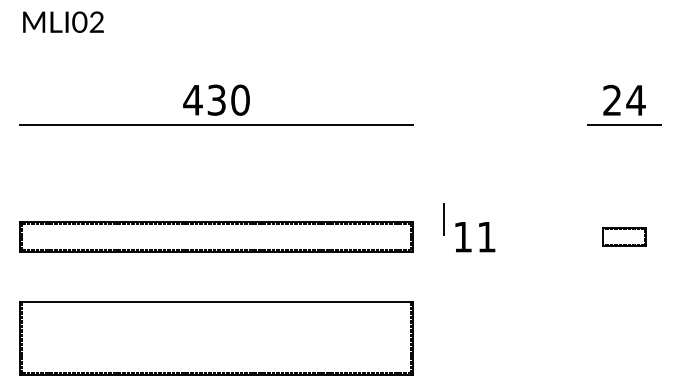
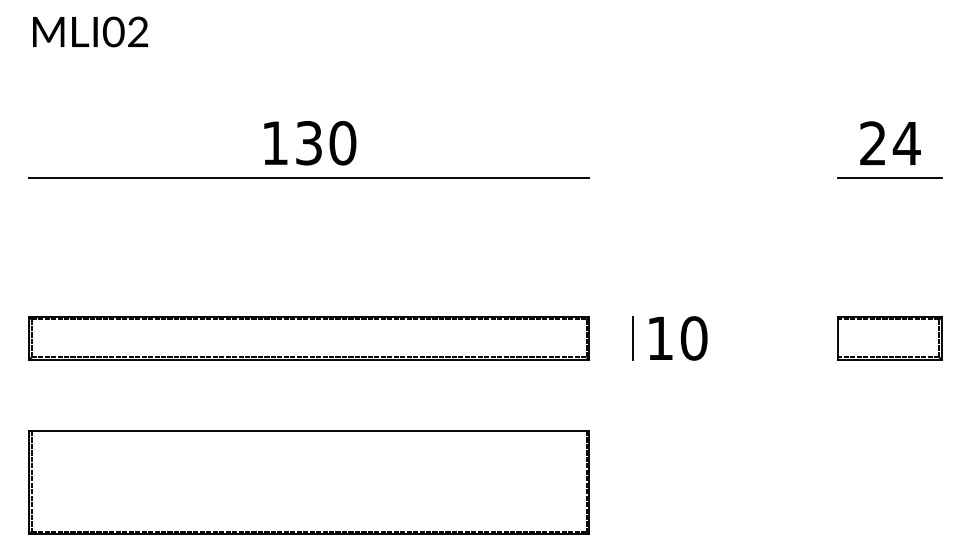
text: (193, 99) -> (275, 142), 430 -> 130
line: (443, 219) -> (632, 338), moved
text: (486, 237) -> (693, 338), 11 -> 10
part: (623, 237) -> (889, 338), size x1.67

